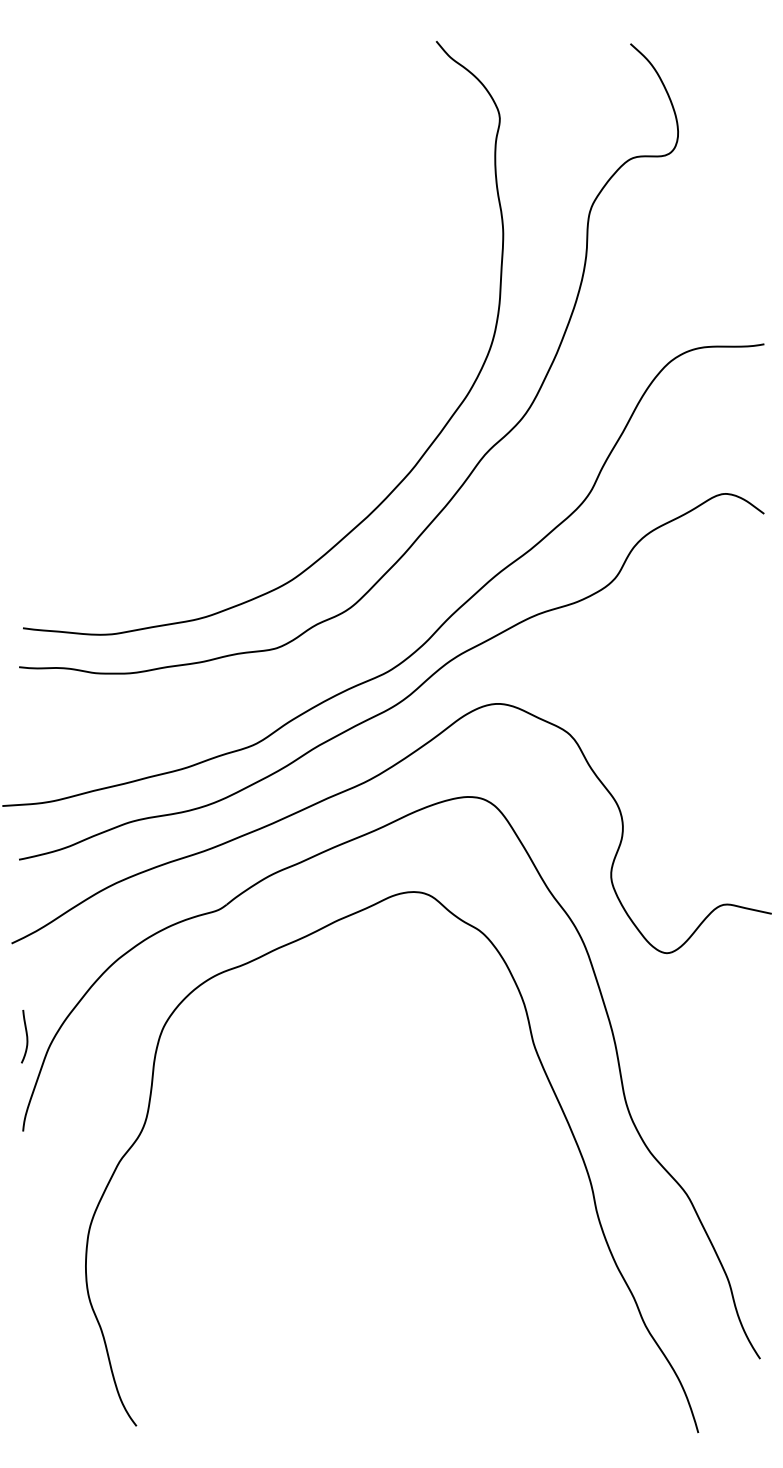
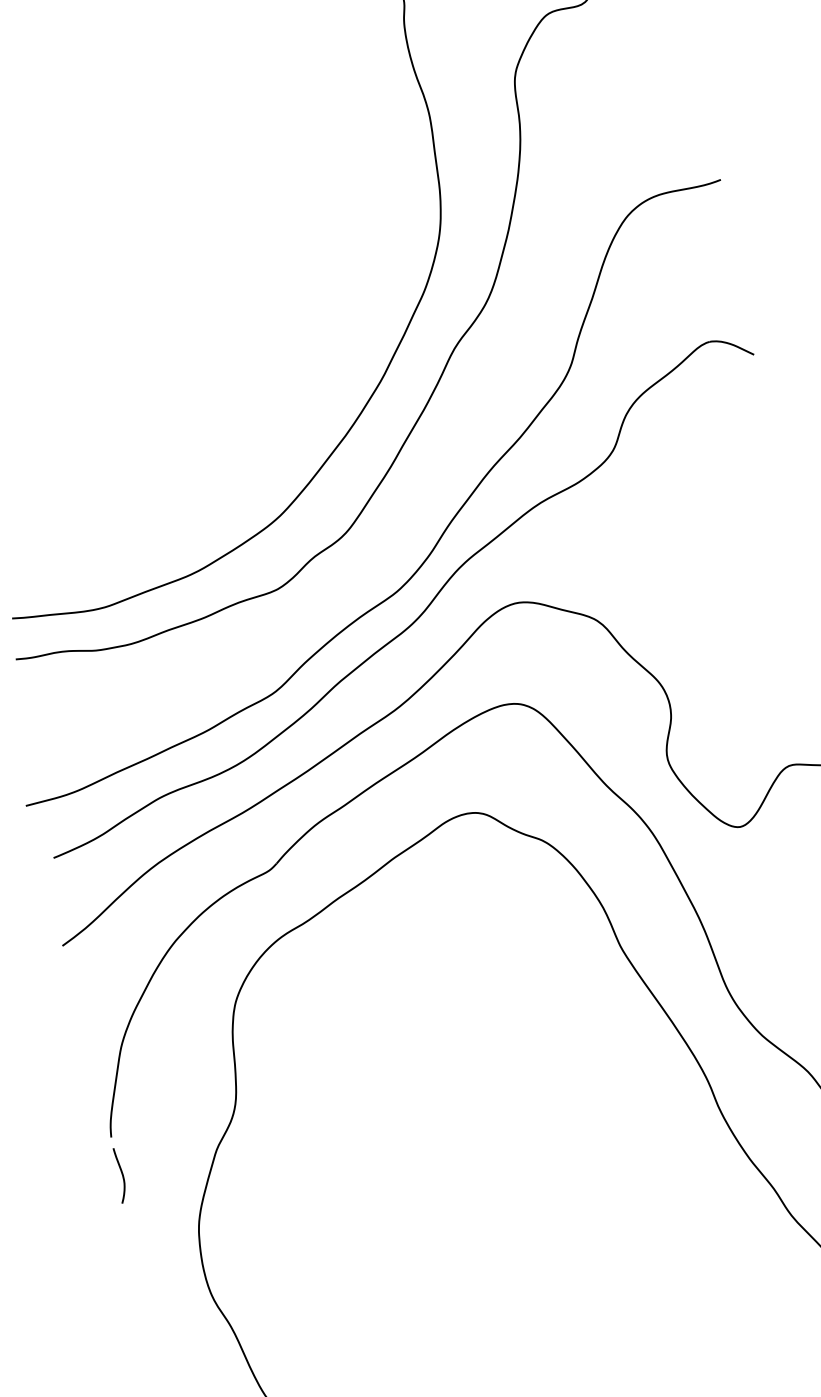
curve: (26, 1036) -> (122, 1175), moved

